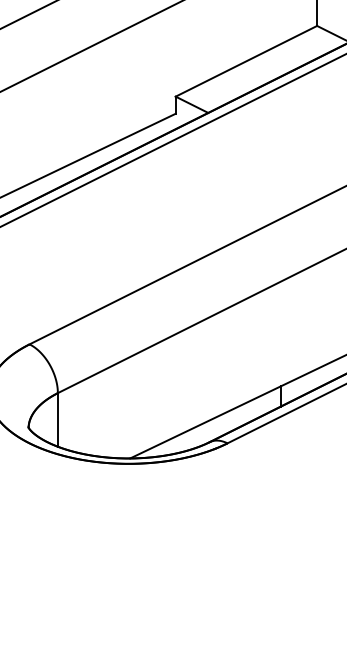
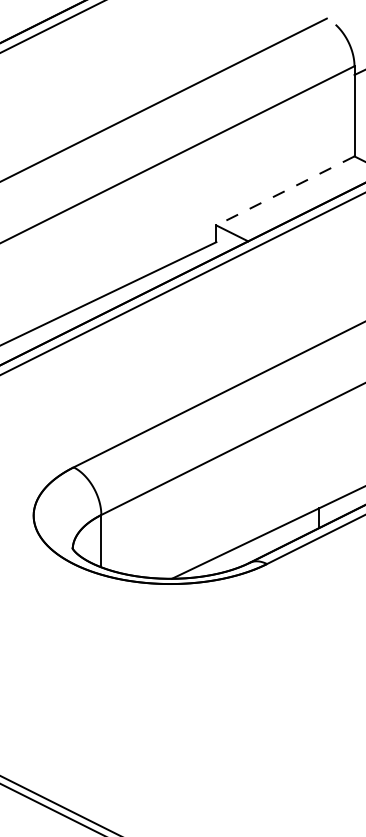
line: (246, 61) -> (285, 191), solid -> dashed

